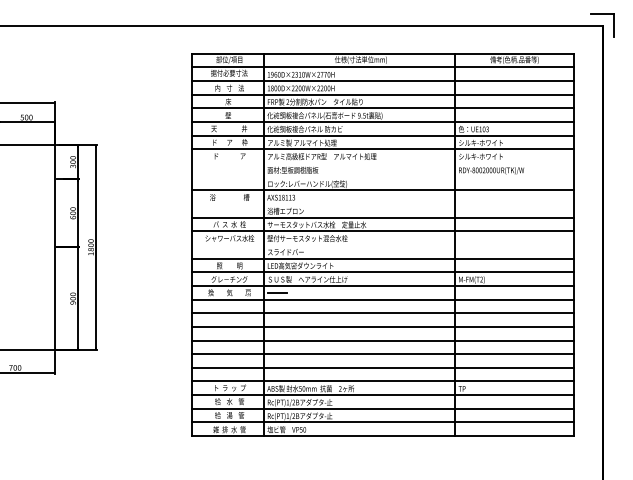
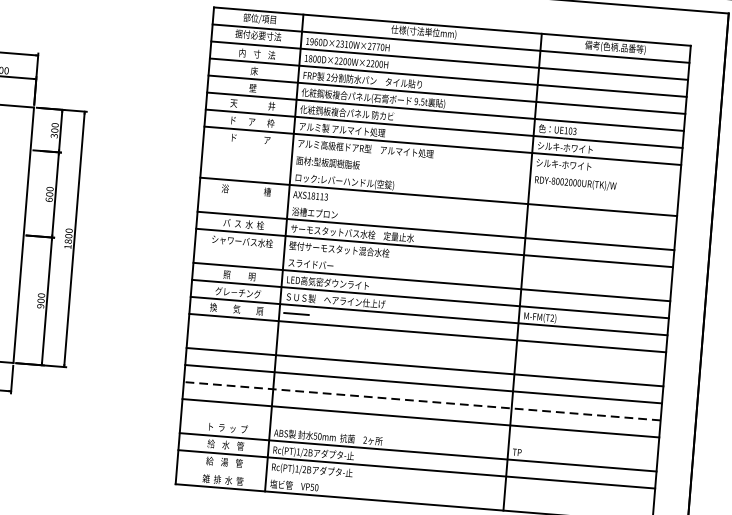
line: (383, 313) -> (426, 350), removed
line: (382, 354) -> (421, 401), solid -> dashed
line: (383, 381) -> (419, 435), removed
line: (383, 422) -> (415, 486), removed

